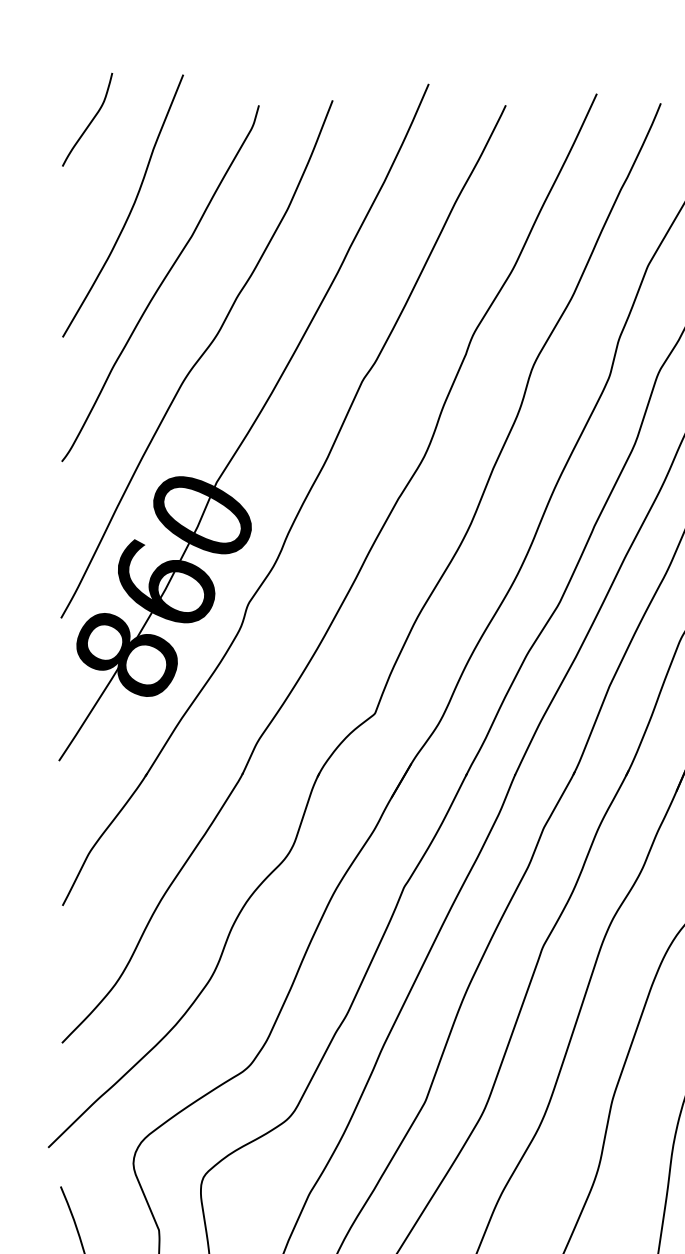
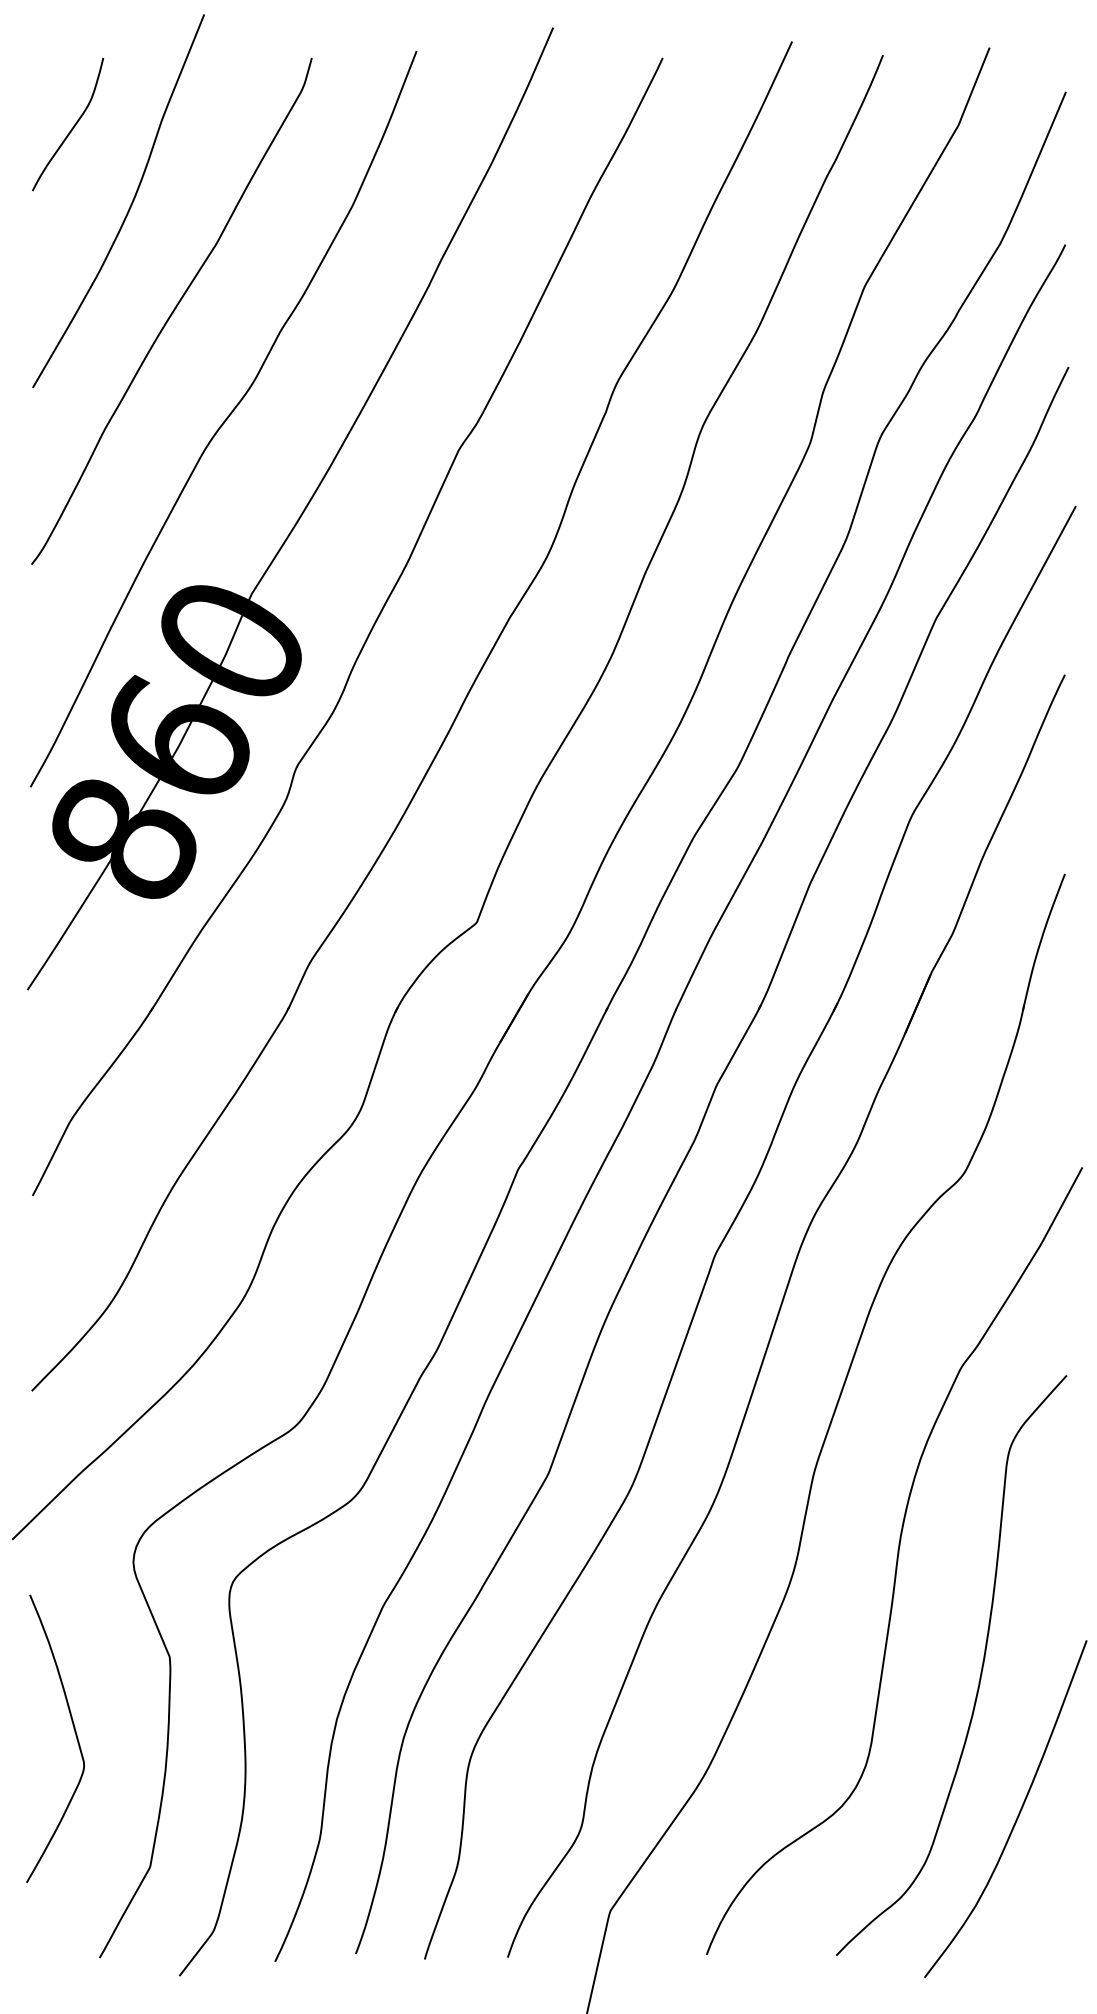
curve: (90, 121) -> (72, 127), moved

